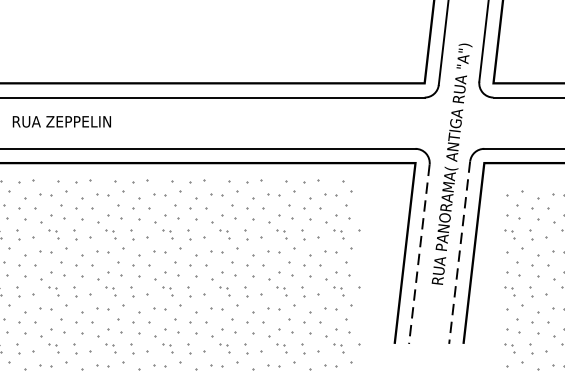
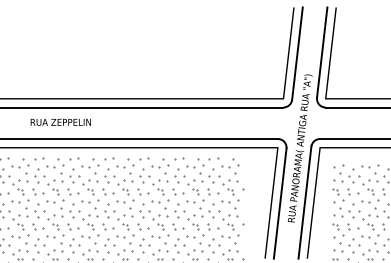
line: (458, 253) -> (304, 203), dashed -> solid
line: (419, 255) -> (280, 204), dashed -> solid

